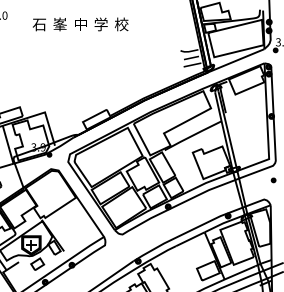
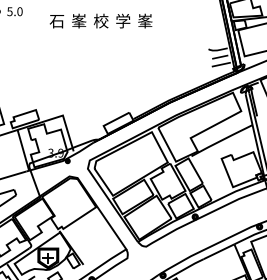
text: (80, 24) -> (101, 21), 中 -> 校
text: (121, 24) -> (145, 21), 校 -> 峯

